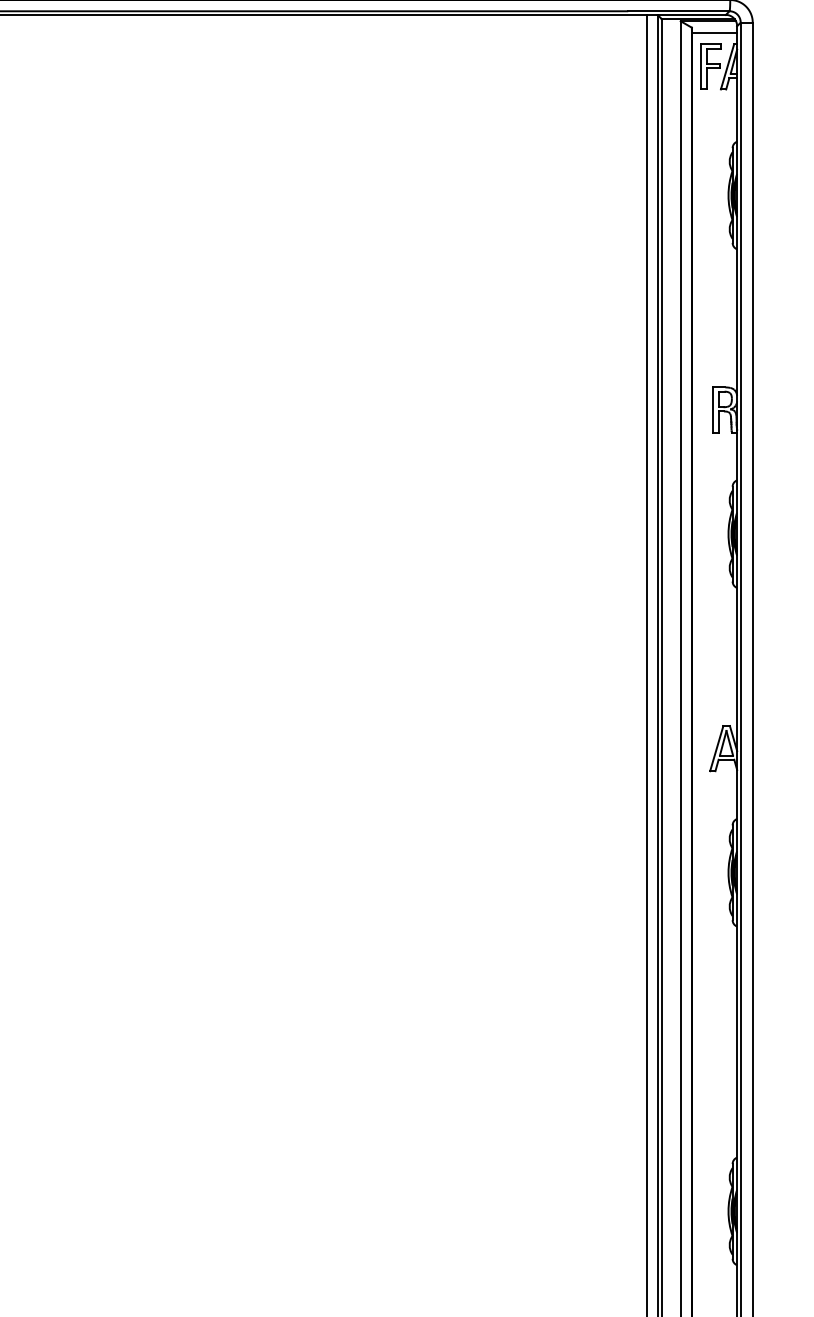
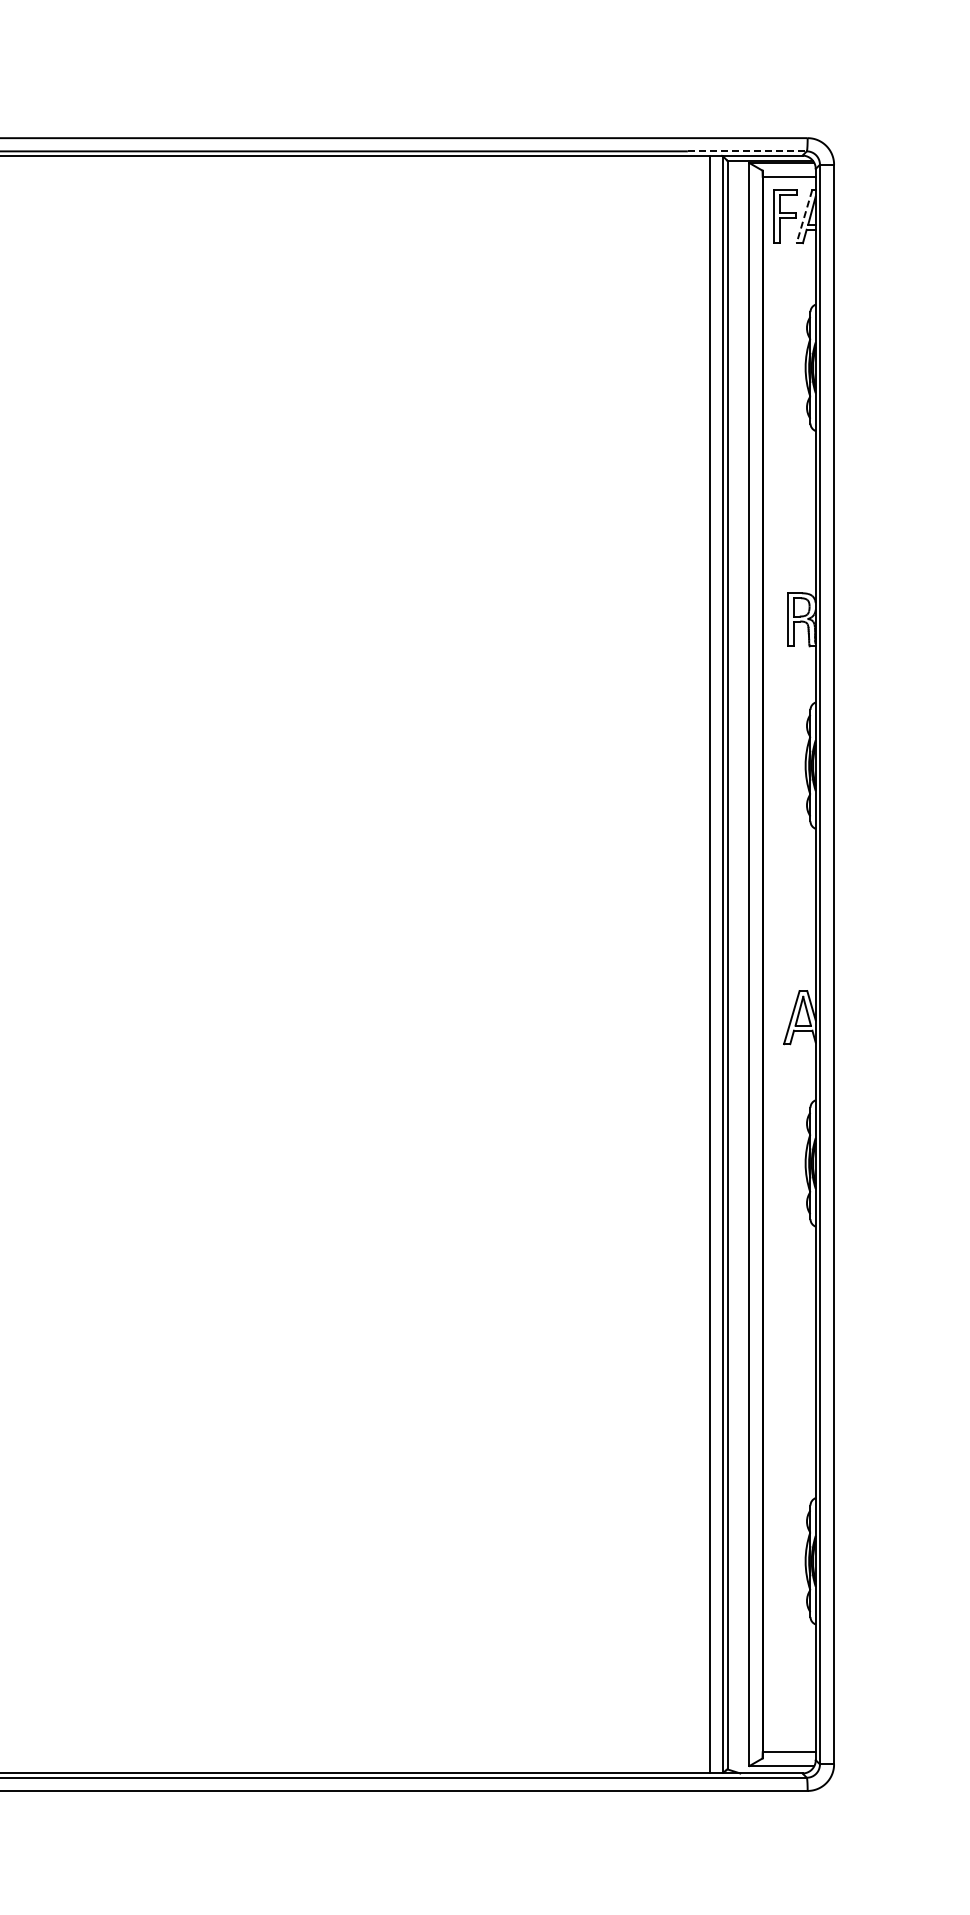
line: (679, 11) -> (747, 151), solid -> dashed
line: (727, 66) -> (804, 216), solid -> dashed

